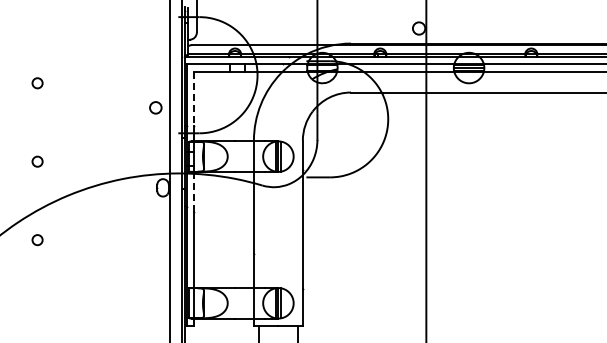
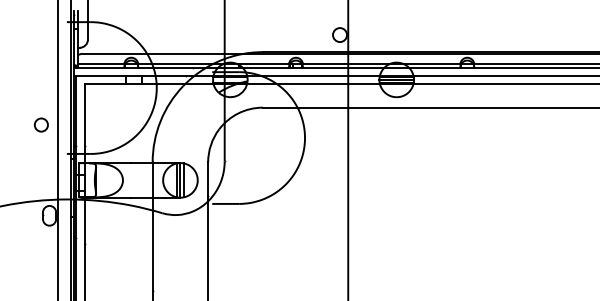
line: (193, 99) -> (84, 115), dashed -> solid
line: (193, 192) -> (84, 221), dashed -> solid

